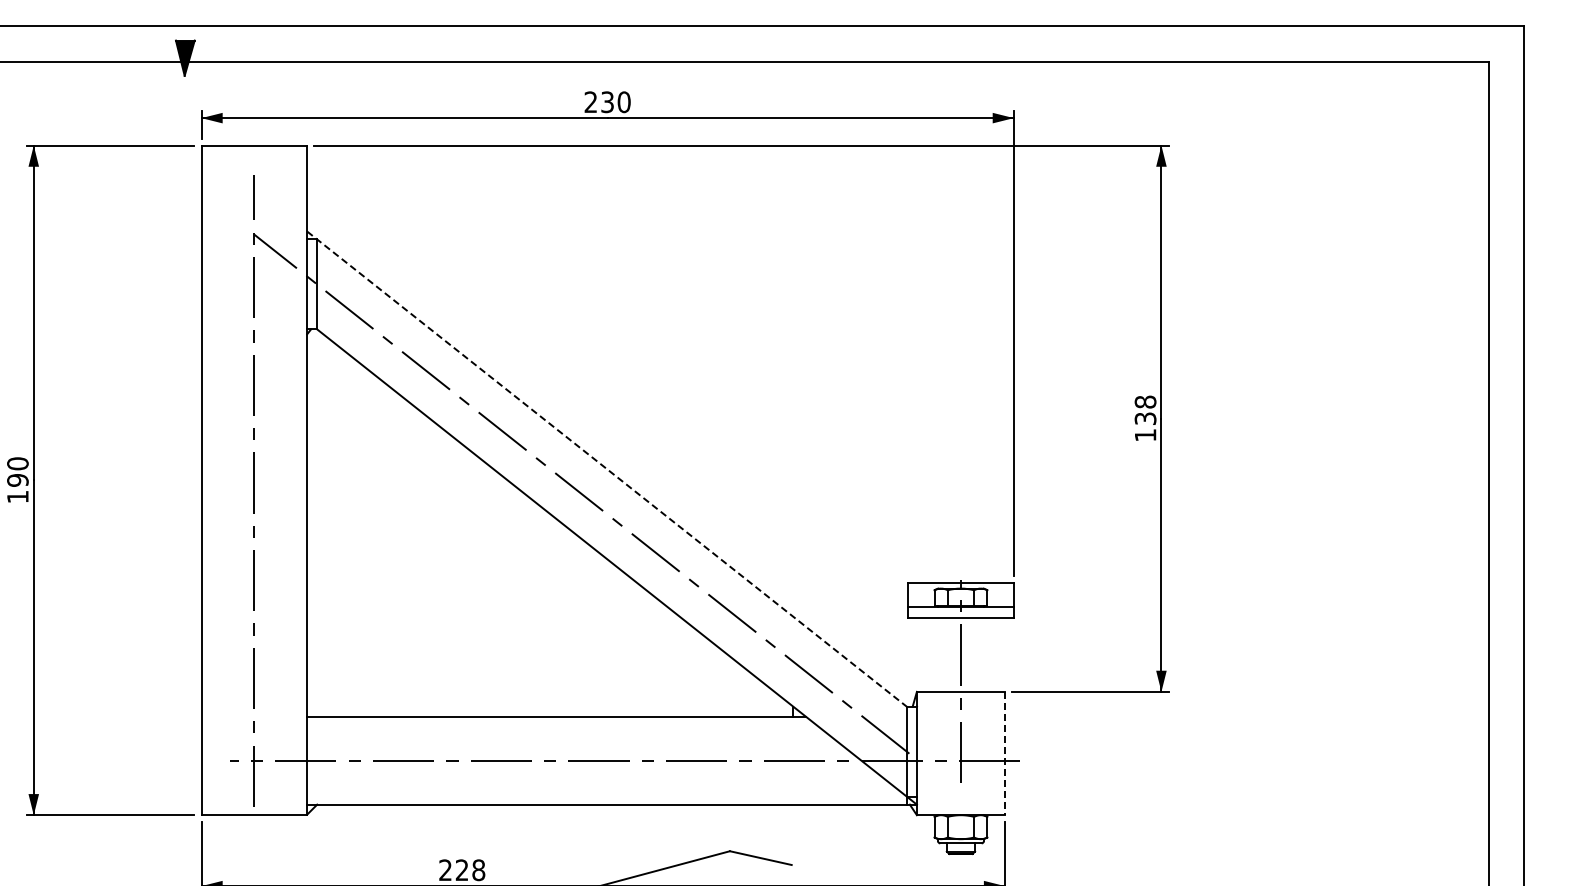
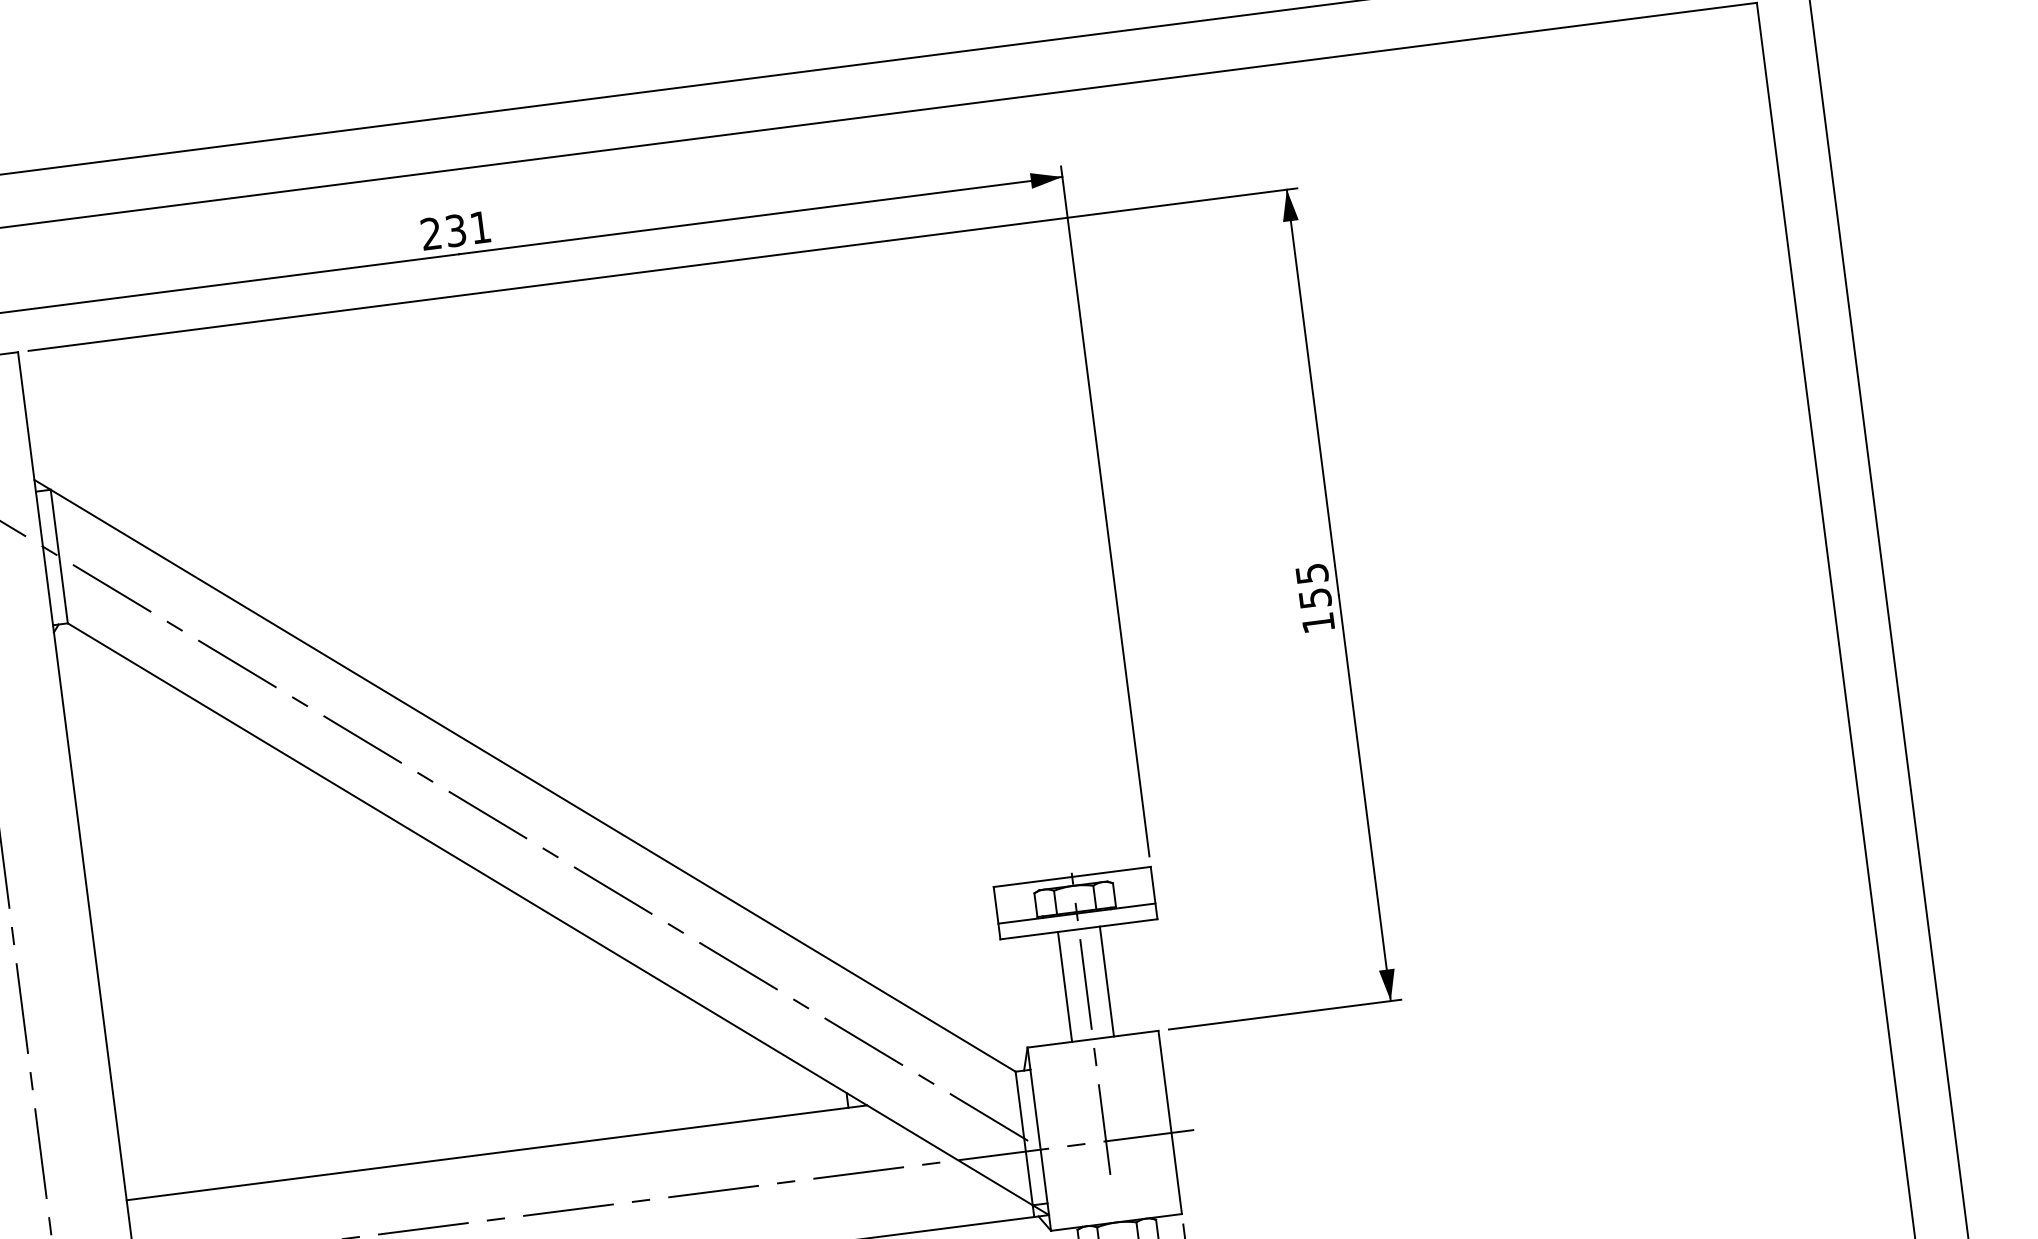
text: (623, 102) -> (479, 228), 230 -> 231
text: (1145, 409) -> (1313, 584), 138 -> 155
line: (607, 469) -> (525, 776), dashed -> solid
line: (946, 654) -> (1064, 986), added
line: (975, 654) -> (1107, 980), added
line: (1005, 753) -> (1170, 1122), dashed -> solid

